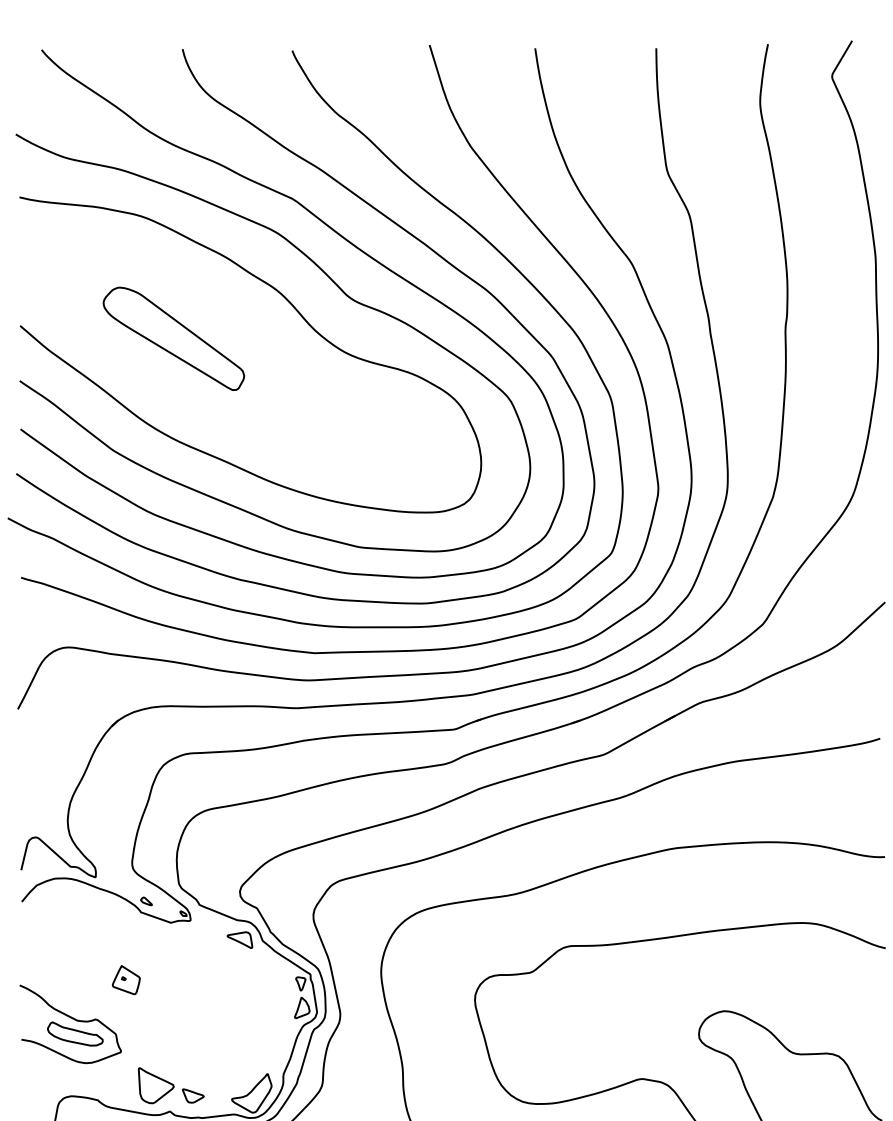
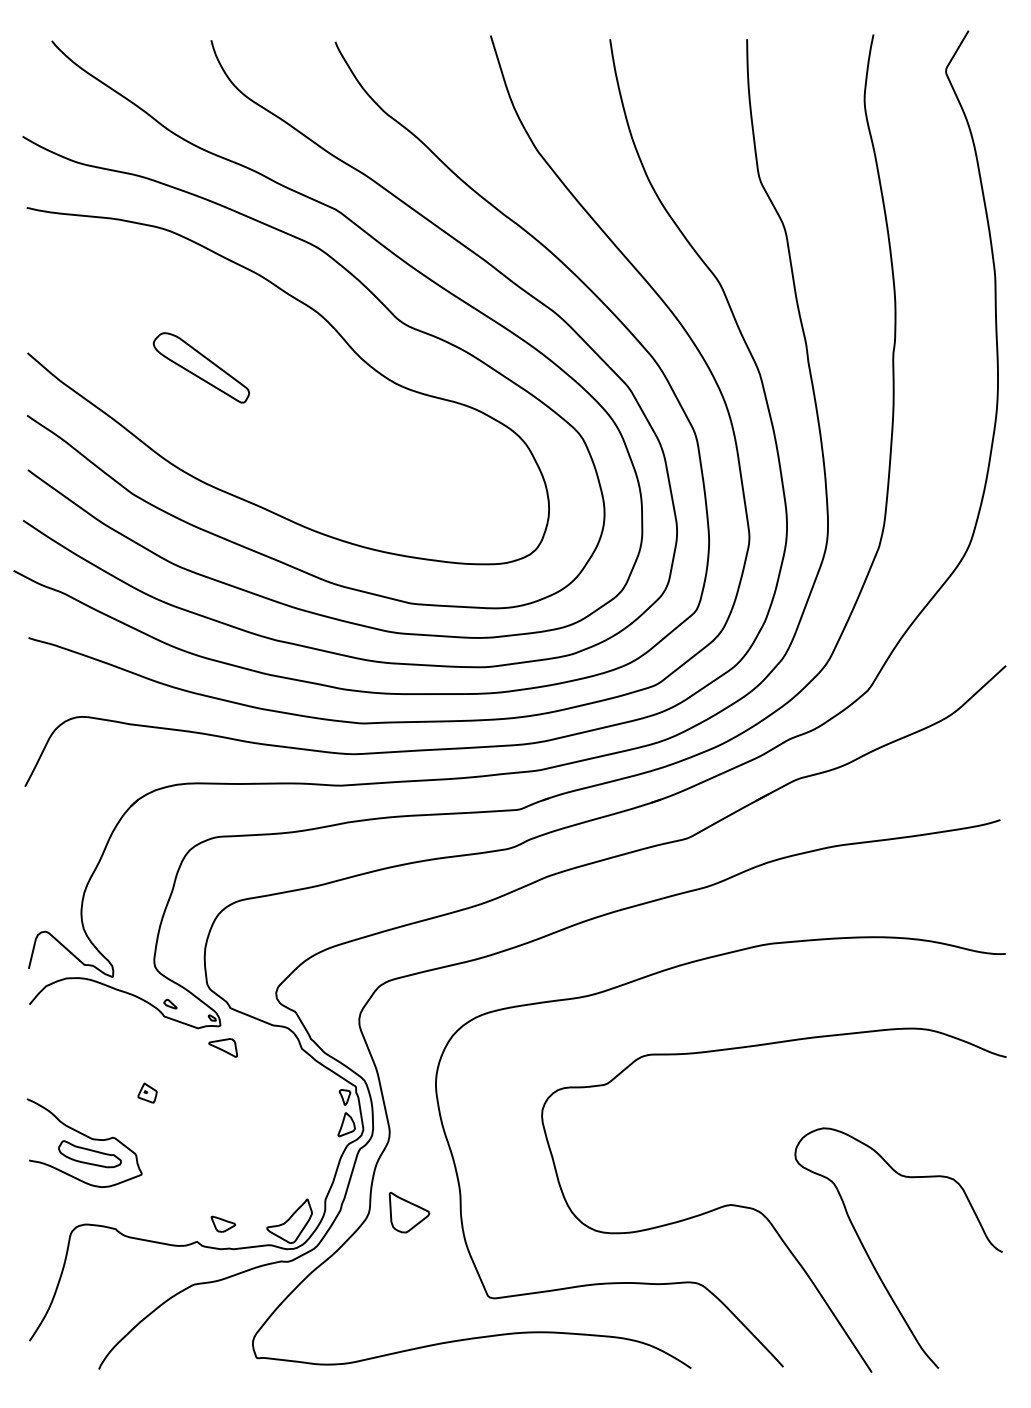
part: (173, 338) -> (201, 367), size x0.6
part: (240, 939) -> (223, 1047), moved
part: (126, 979) -> (147, 1092), size x0.6
part: (156, 1085) -> (409, 1212), moved

